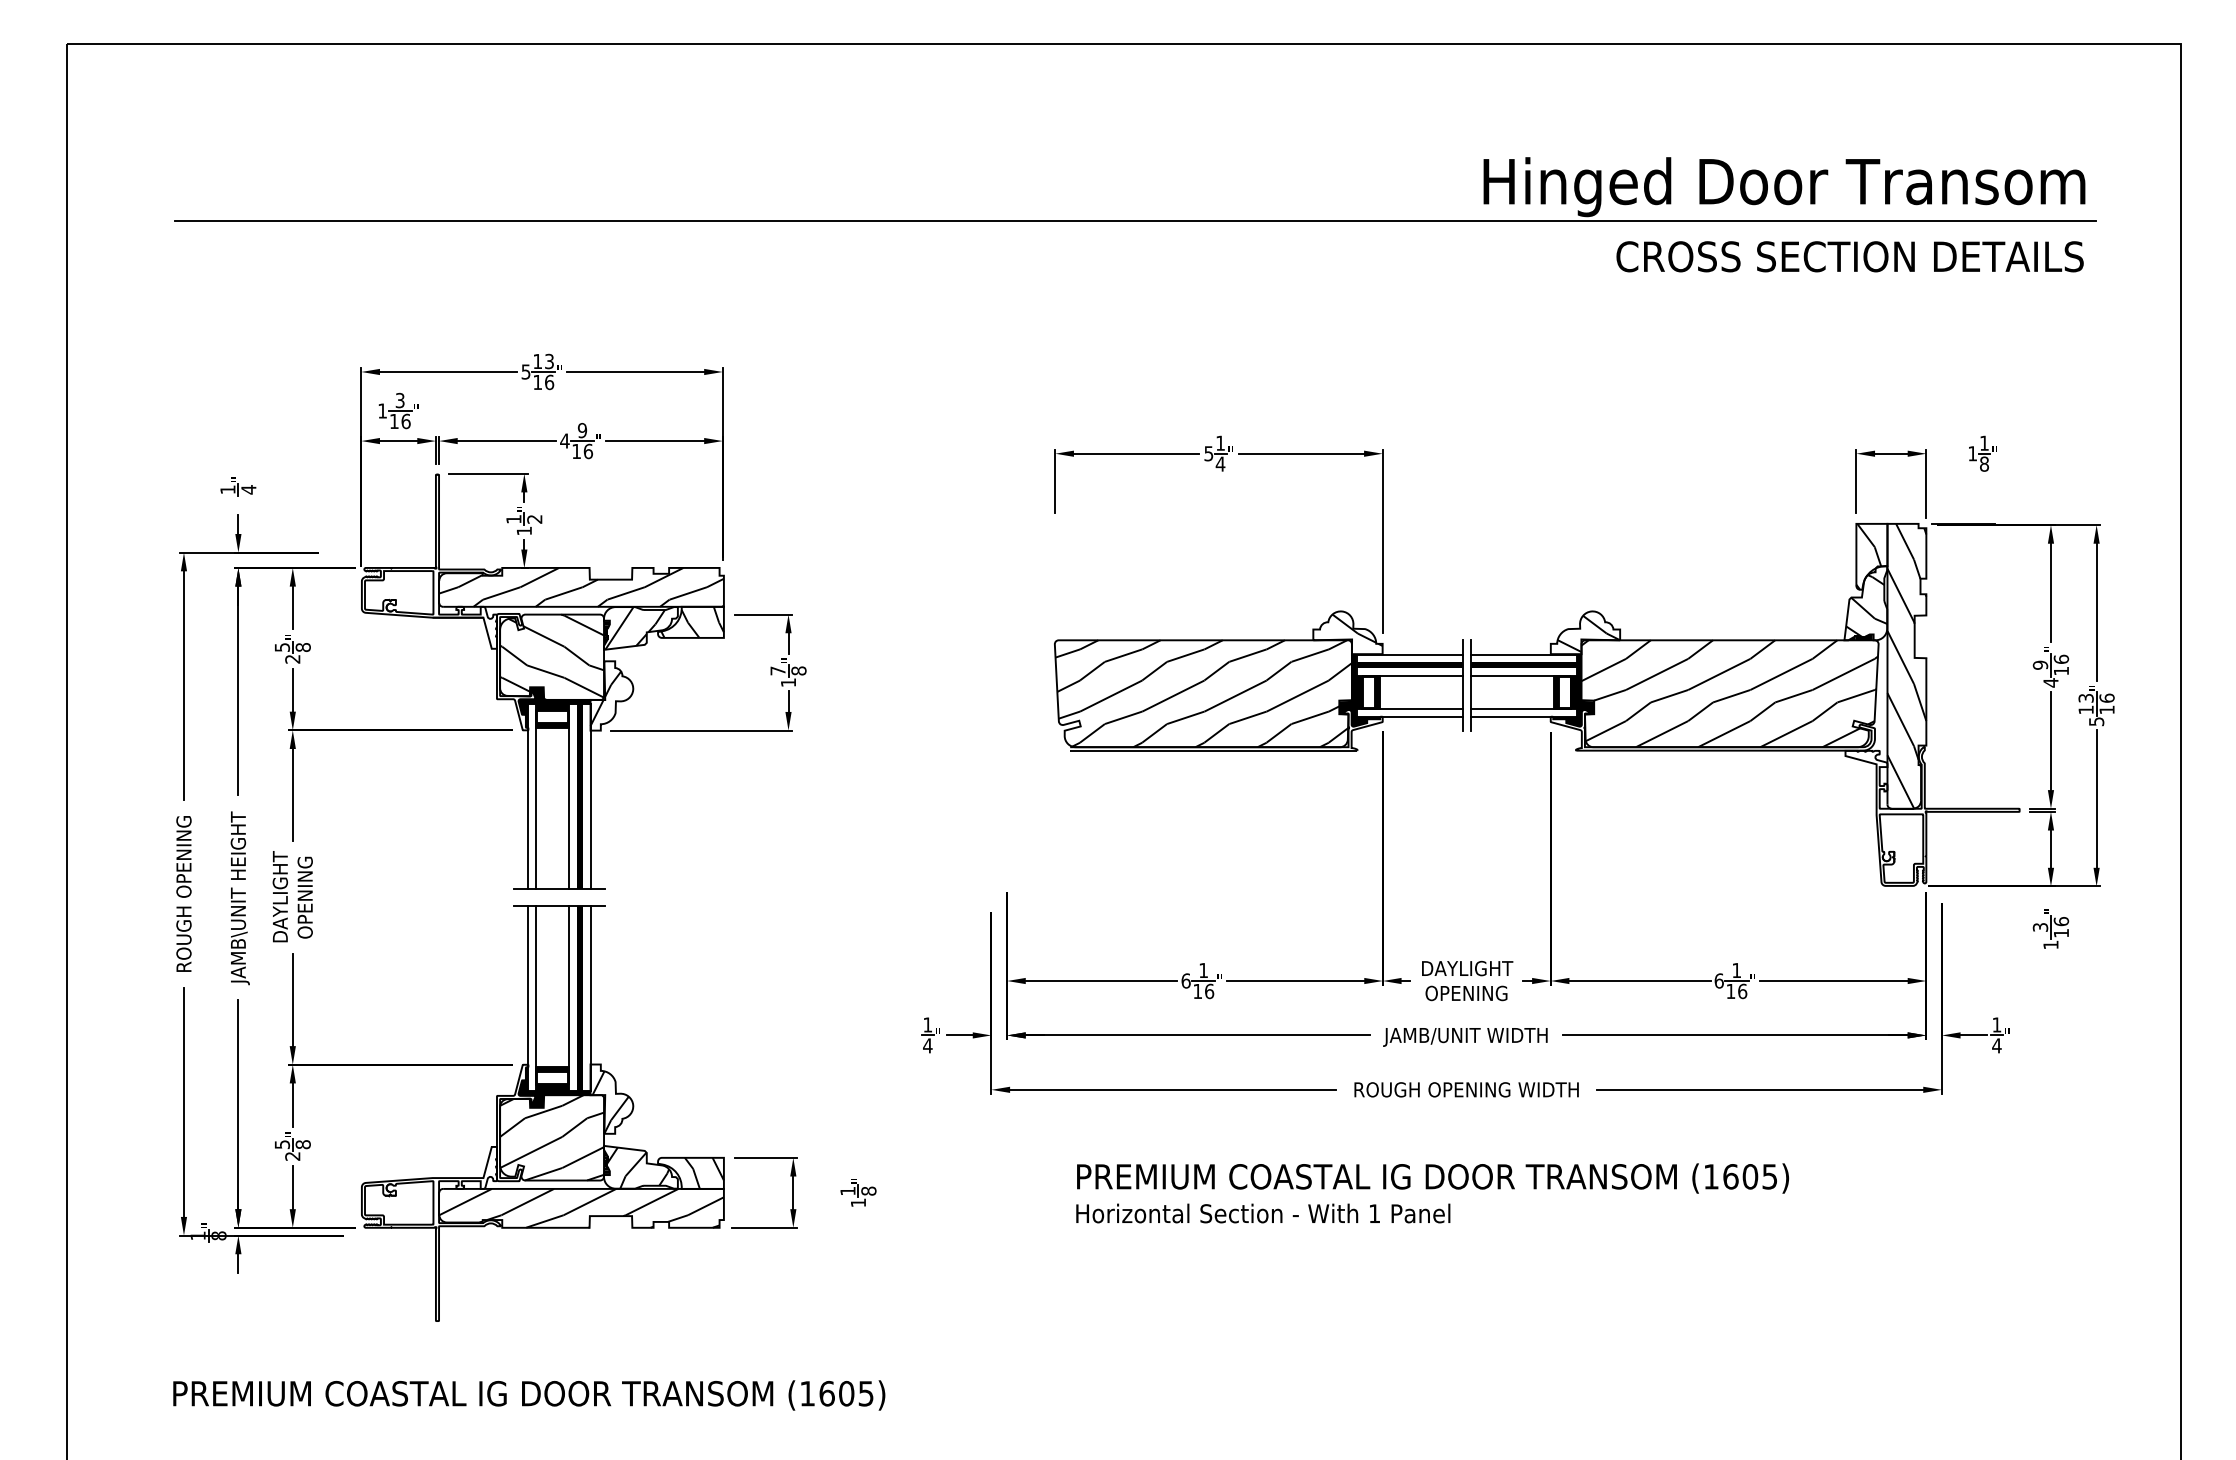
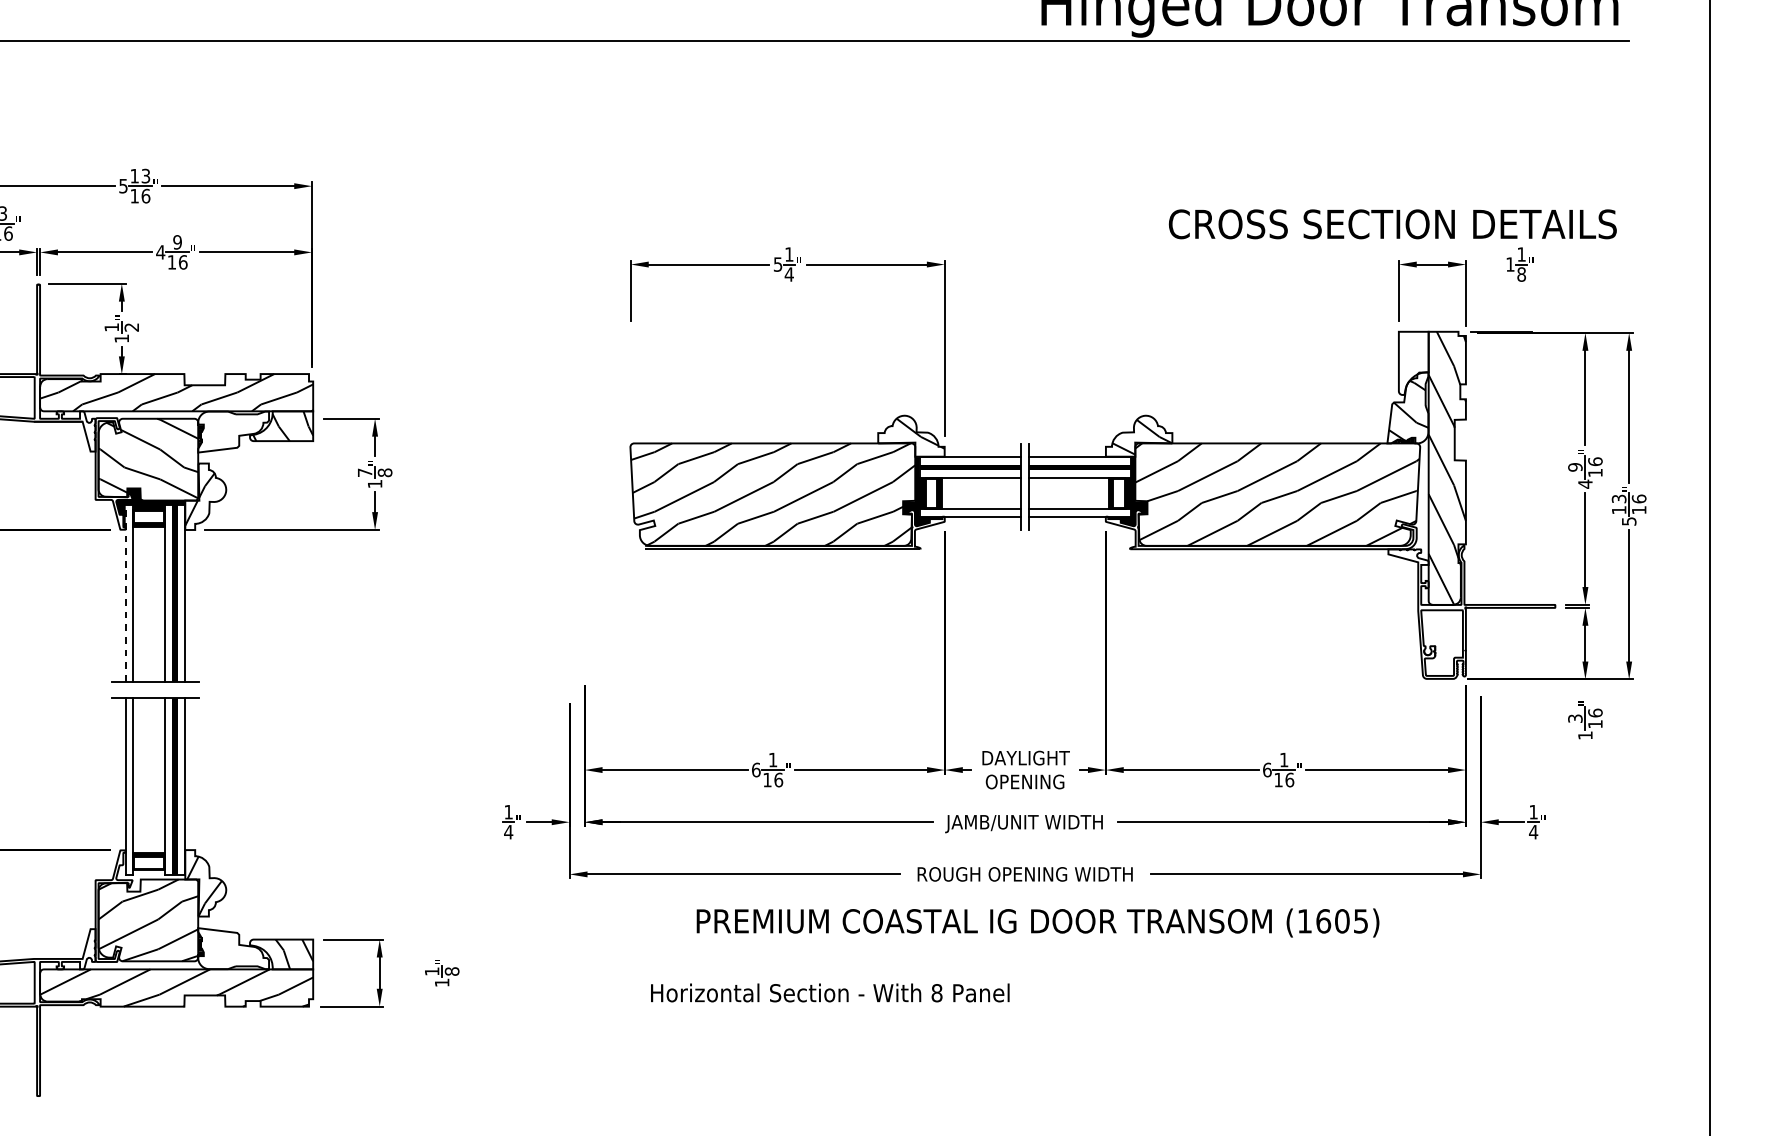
text: (1849, 256) -> (1392, 224), moved
hatch: (1868, 556) -> (1410, 363), removed
hatch: (634, 628) -> (227, 432), removed
line: (528, 796) -> (125, 593), solid -> dashed
fill: (554, 1086) -> (150, 871), removed
hatch: (637, 1167) -> (230, 948), removed
text: (1432, 1178) -> (1037, 922), moved
text: (1374, 1213) -> (936, 992), 1 -> 8

